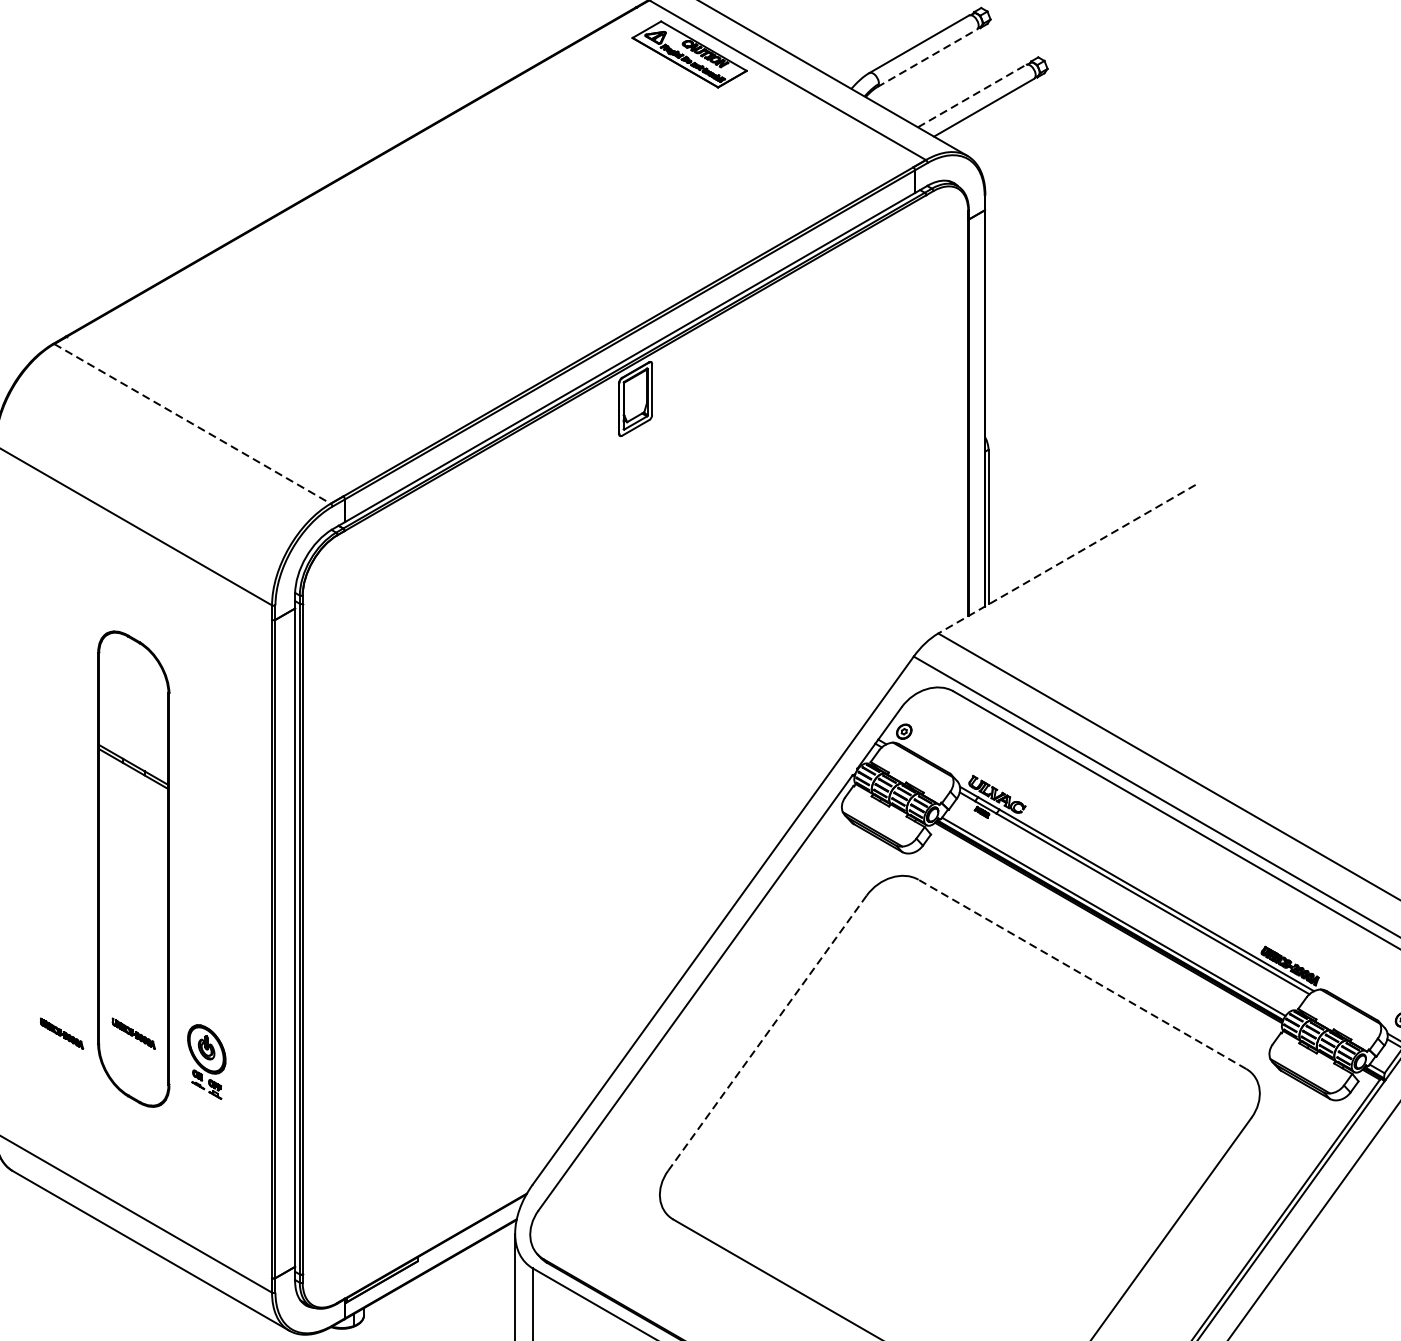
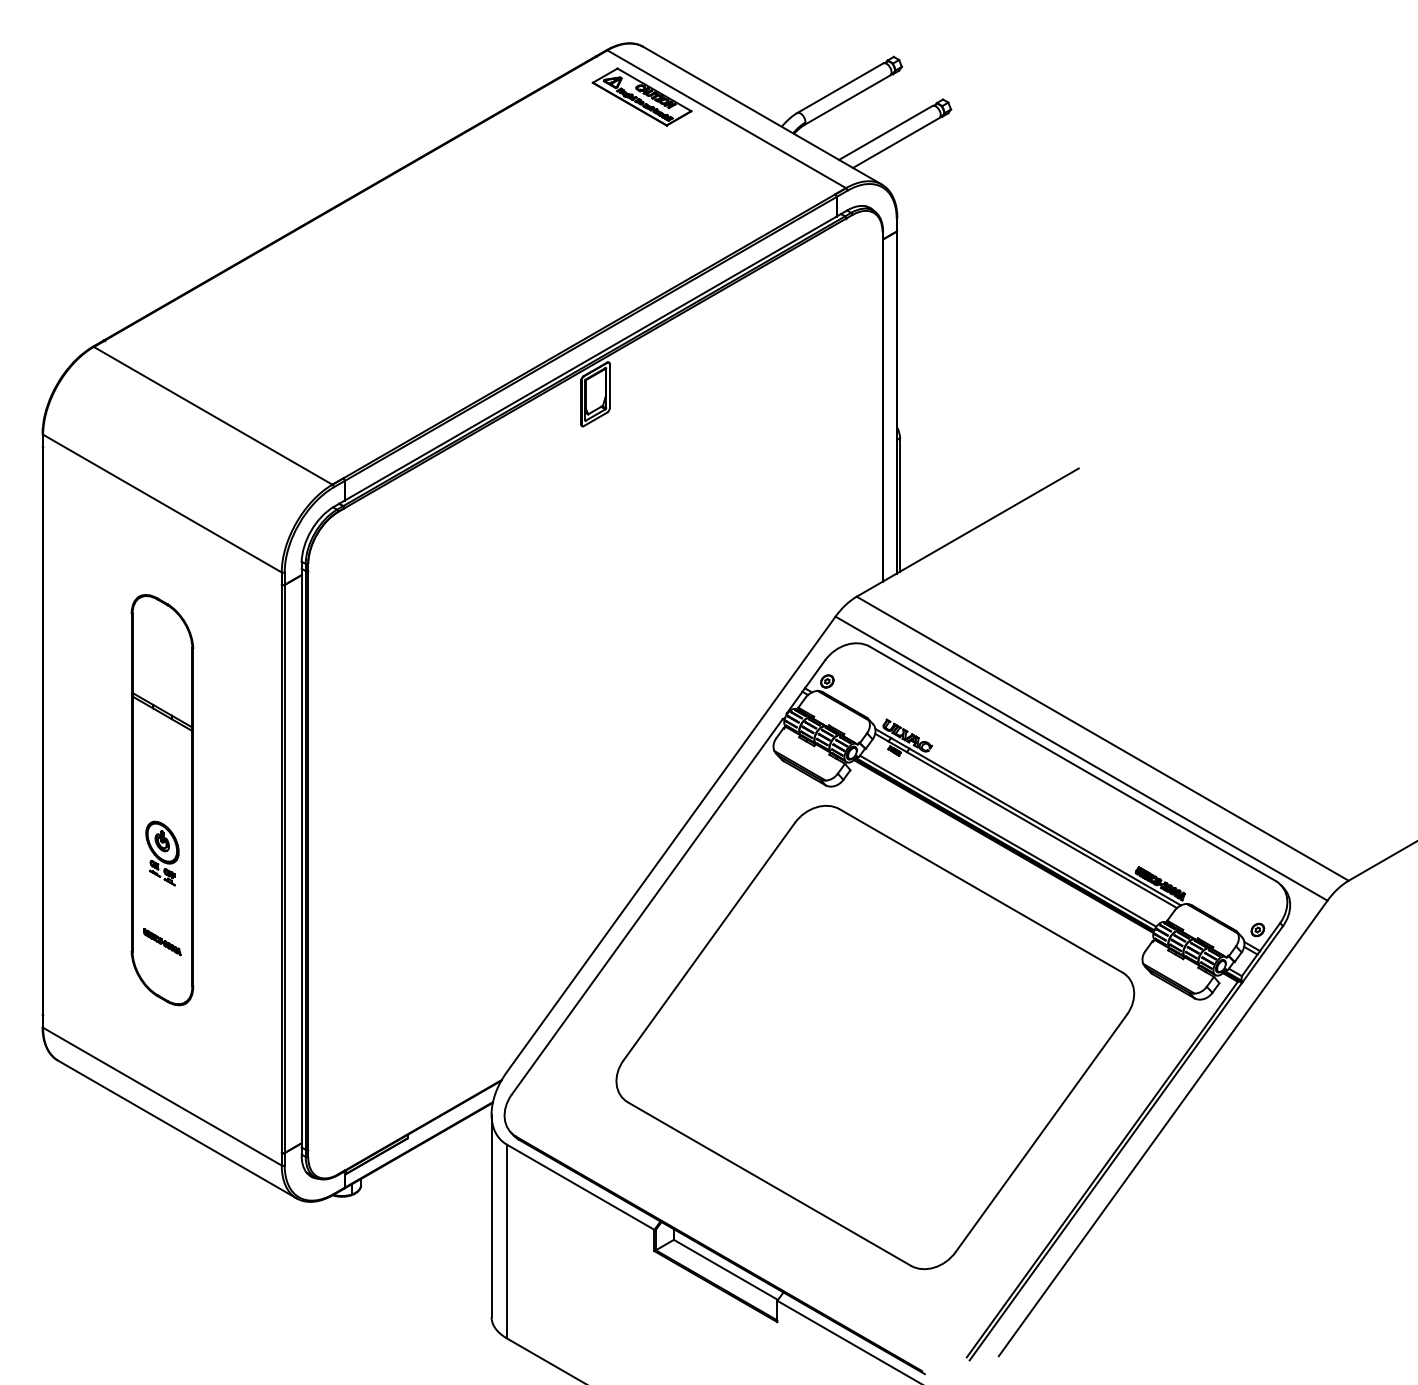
line: (927, 58) -> (847, 100), dashed -> solid
line: (971, 96) -> (885, 133), dashed -> solid
line: (192, 423) -> (213, 415), dashed -> solid
line: (1066, 559) -> (967, 532), dashed -> solid
line: (1081, 973) -> (980, 890), dashed -> solid
part: (62, 1034) -> (100, 942), removed
line: (766, 1034) -> (708, 942), dashed -> solid
part: (206, 1062) -> (162, 853), moved

